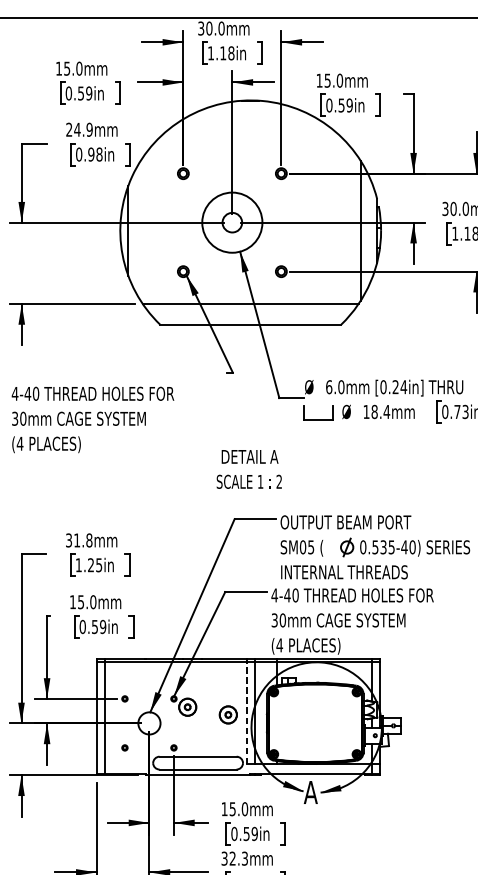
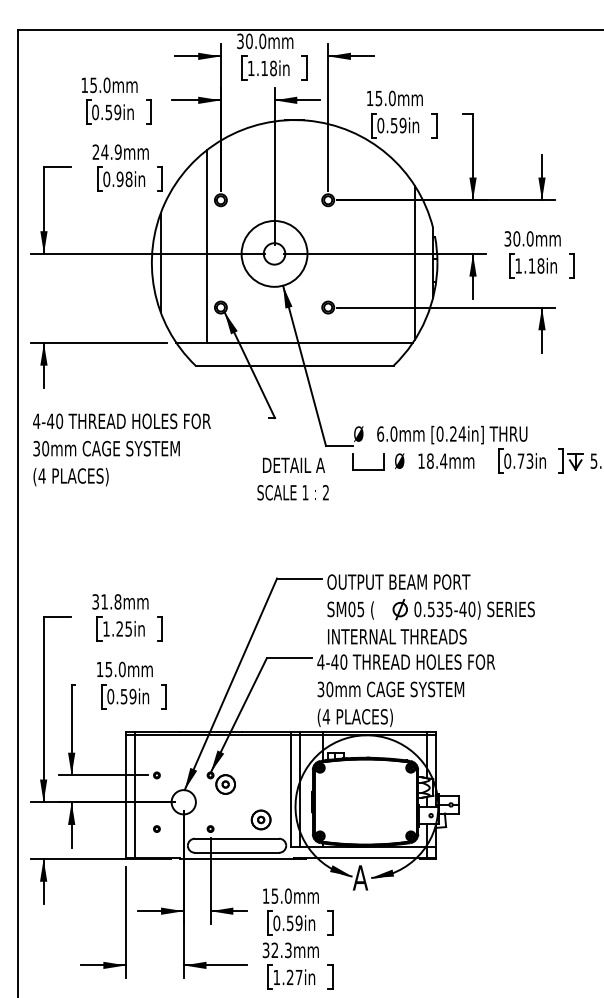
line: (170, 215) -> (206, 246), added
text: (92, 419) -> (121, 449), moved
text: (248, 468) -> (292, 478), moved
line: (246, 713) -> (290, 791), dashed -> solid
part: (227, 714) -> (260, 819), moved

